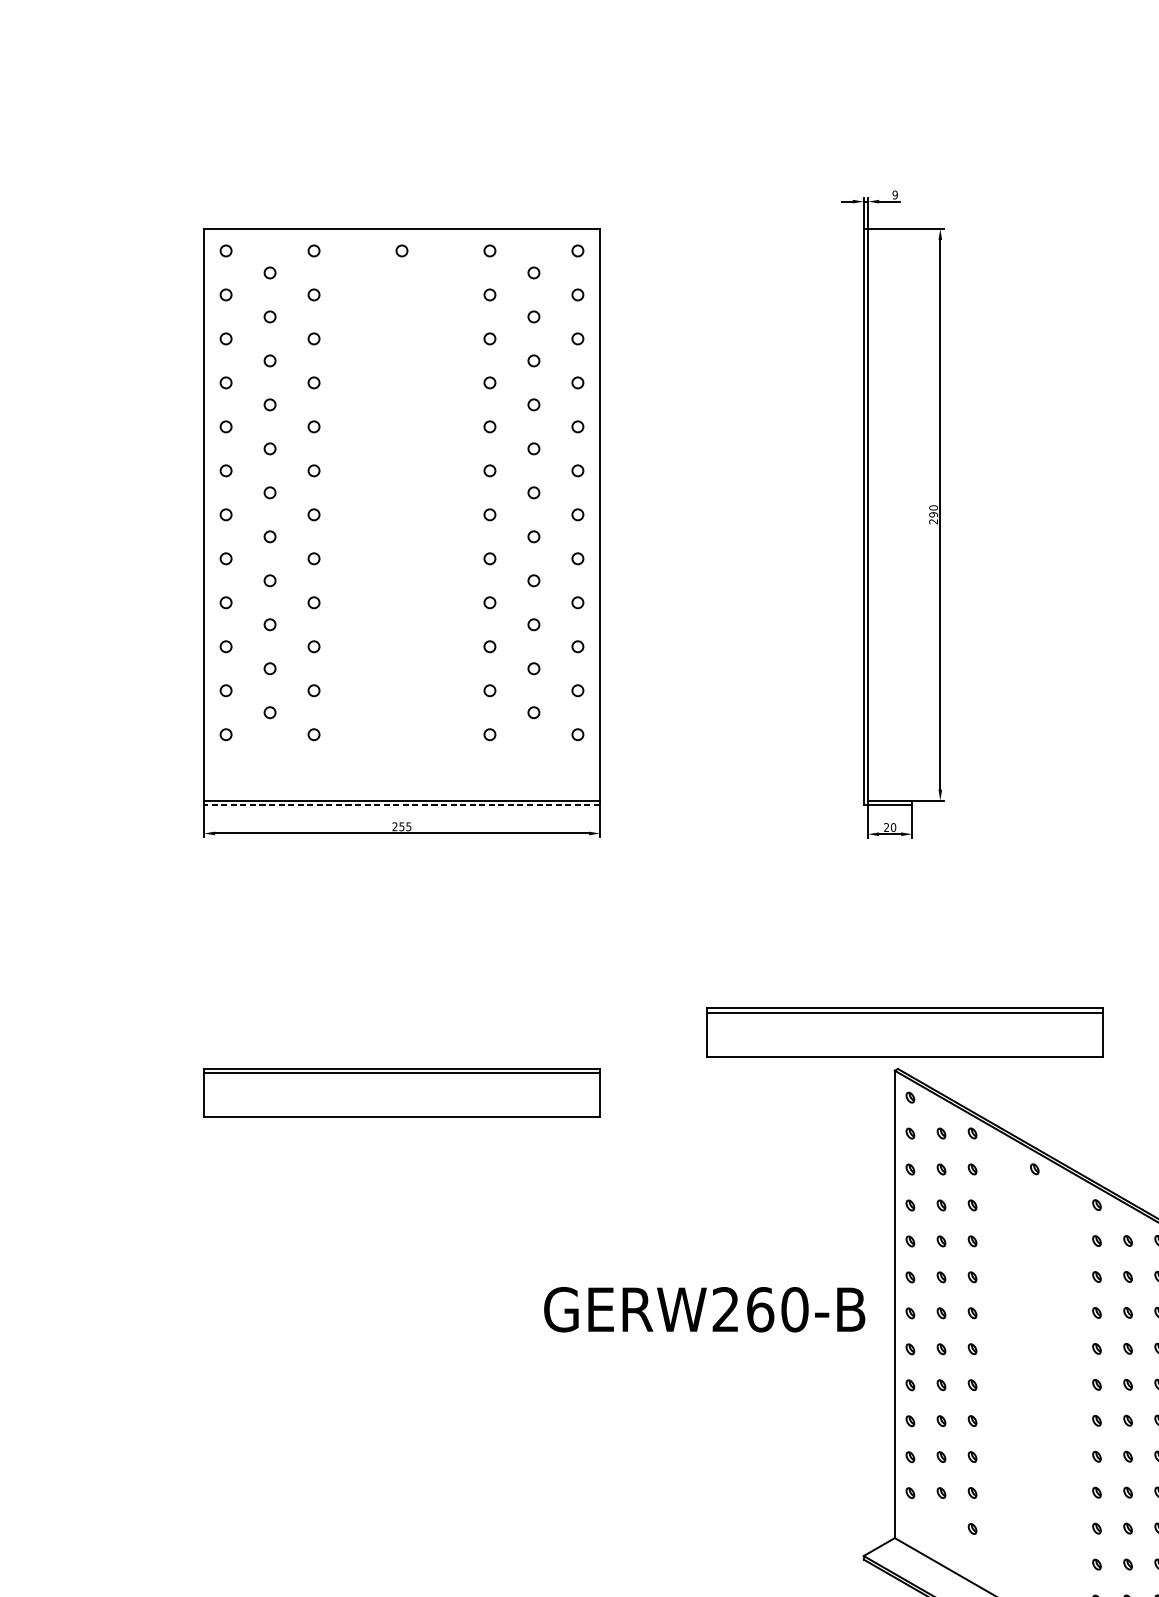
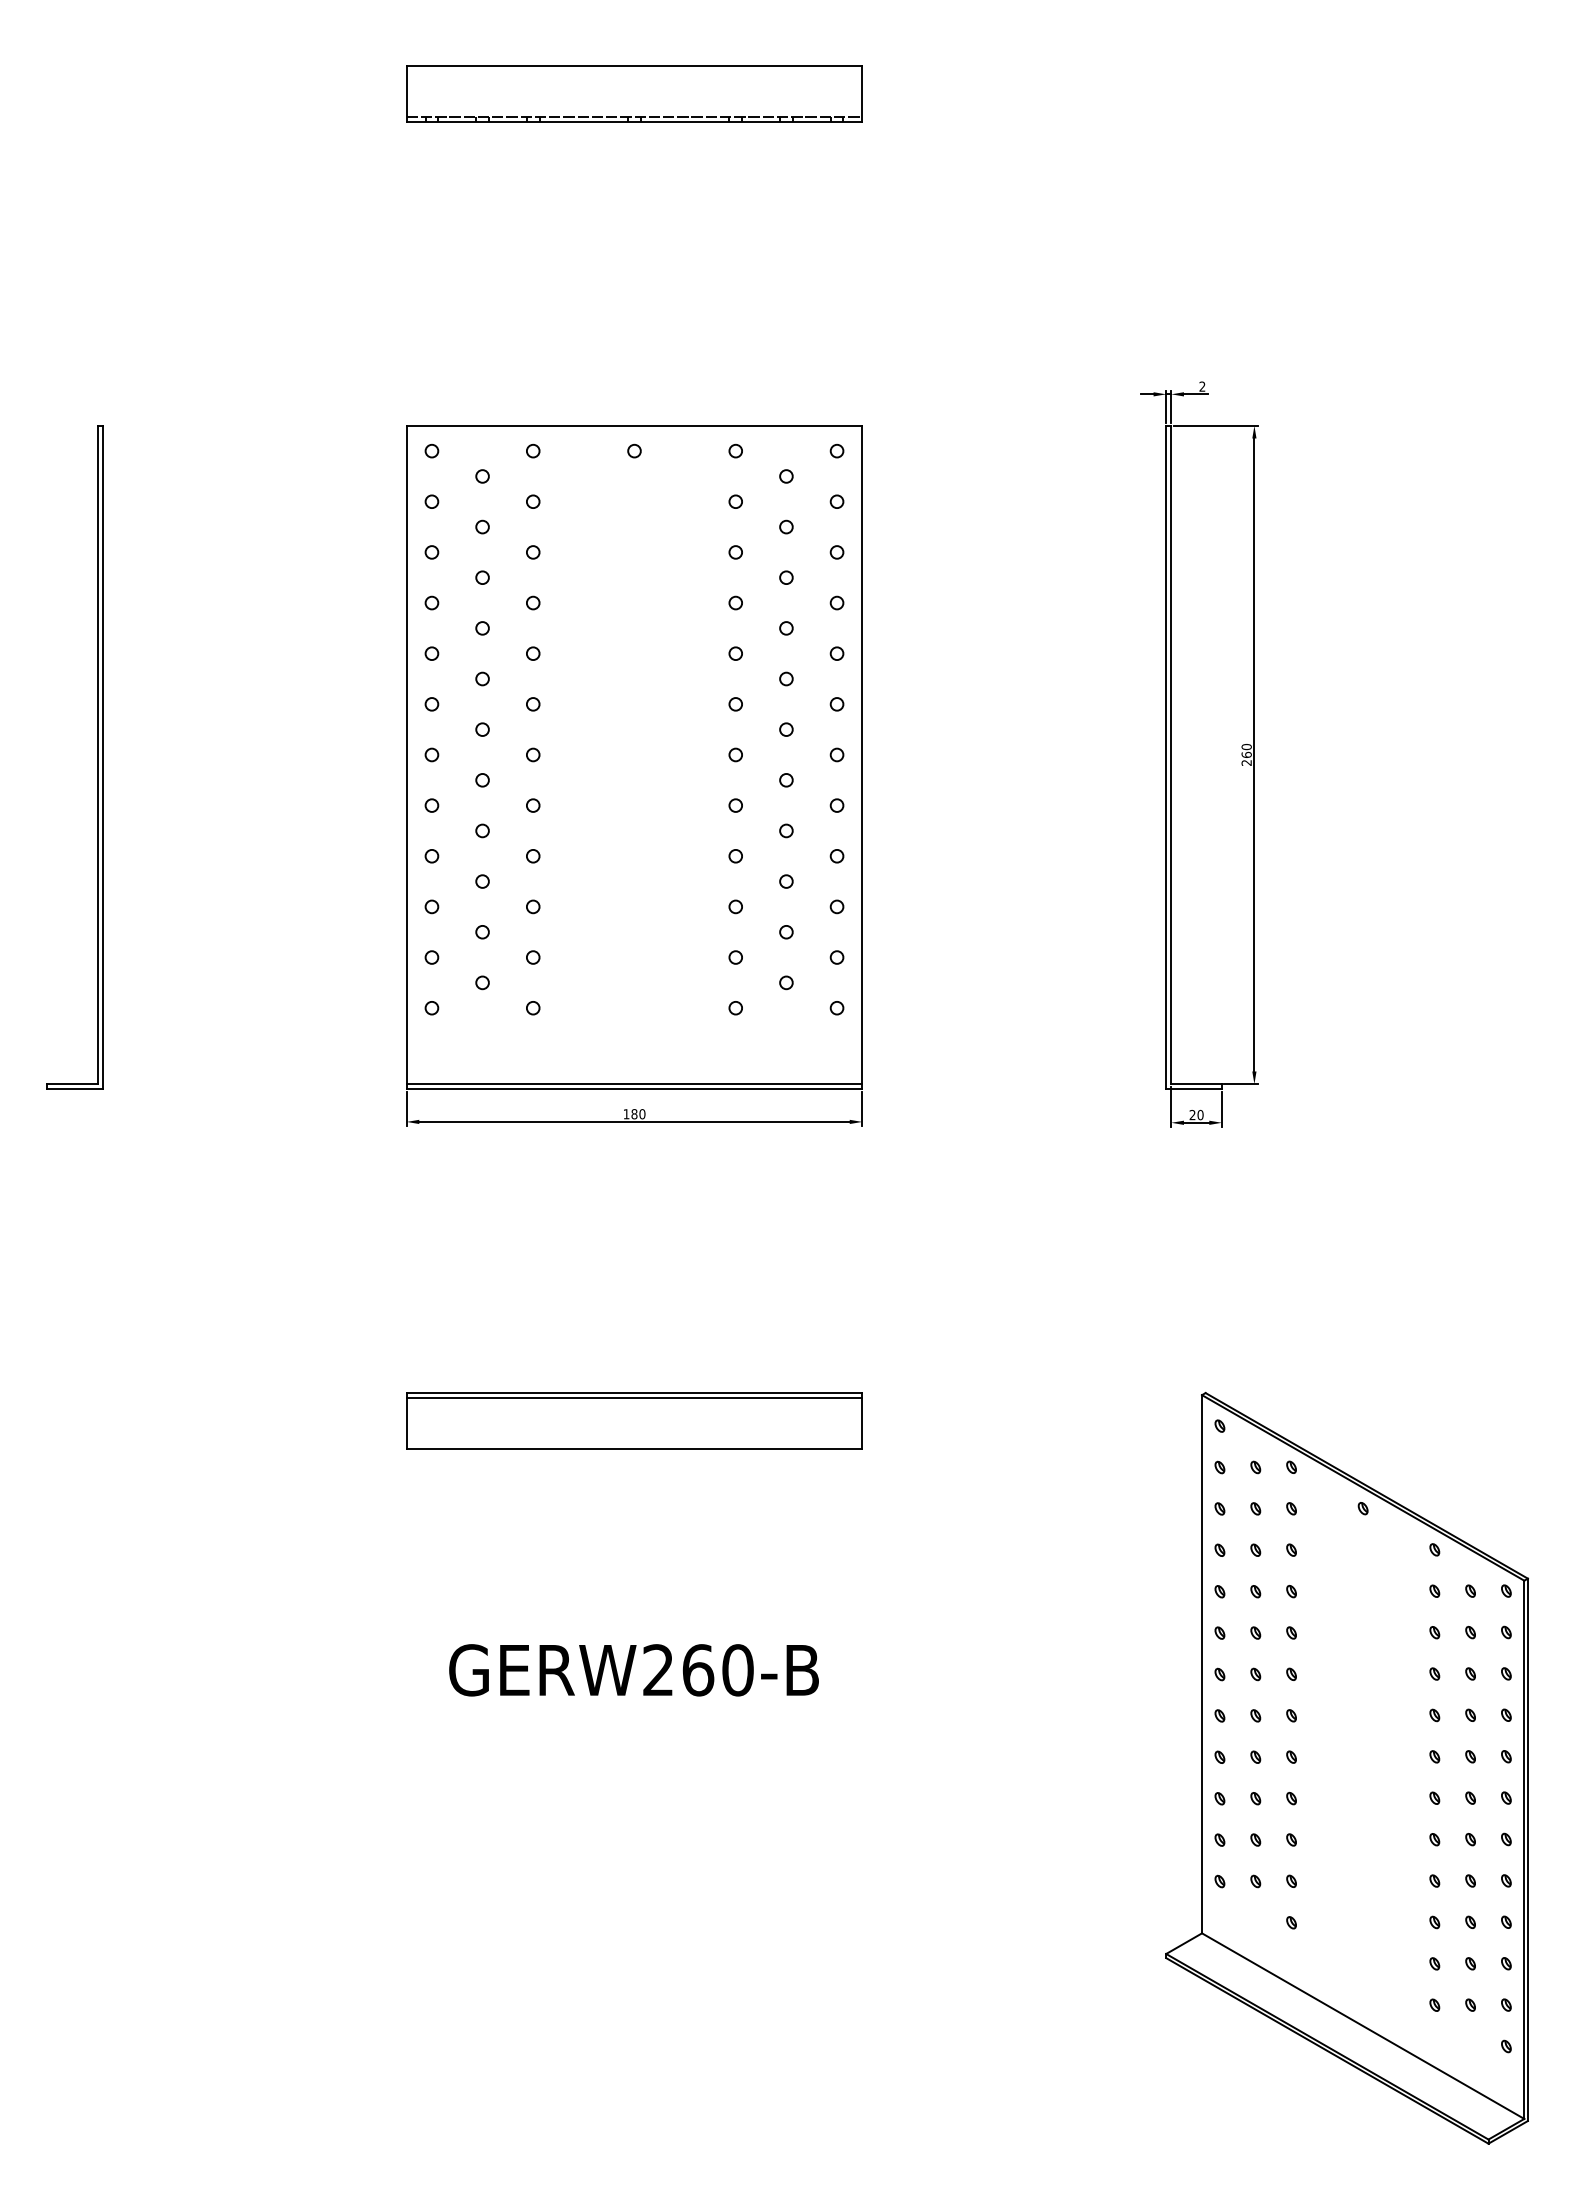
text: (895, 194) -> (1202, 386), 9 -> 2
text: (933, 514) -> (1246, 754), 290 -> 260
line: (401, 805) -> (634, 1089), dashed -> solid
text: (401, 827) -> (634, 1114), 255 -> 180
part: (904, 1031) -> (1213, 1350), removed
text: (704, 1309) -> (633, 1670), moved

